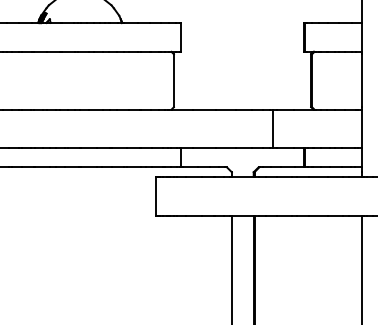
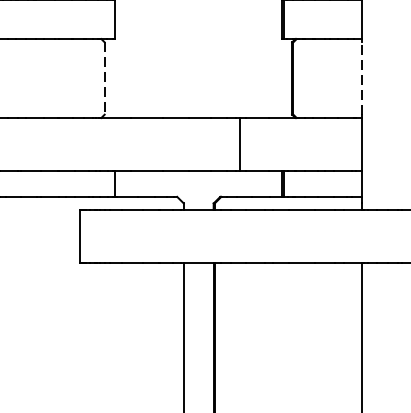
line: (362, 80) -> (362, 78), solid -> dashed
line: (173, 81) -> (104, 79), solid -> dashed

